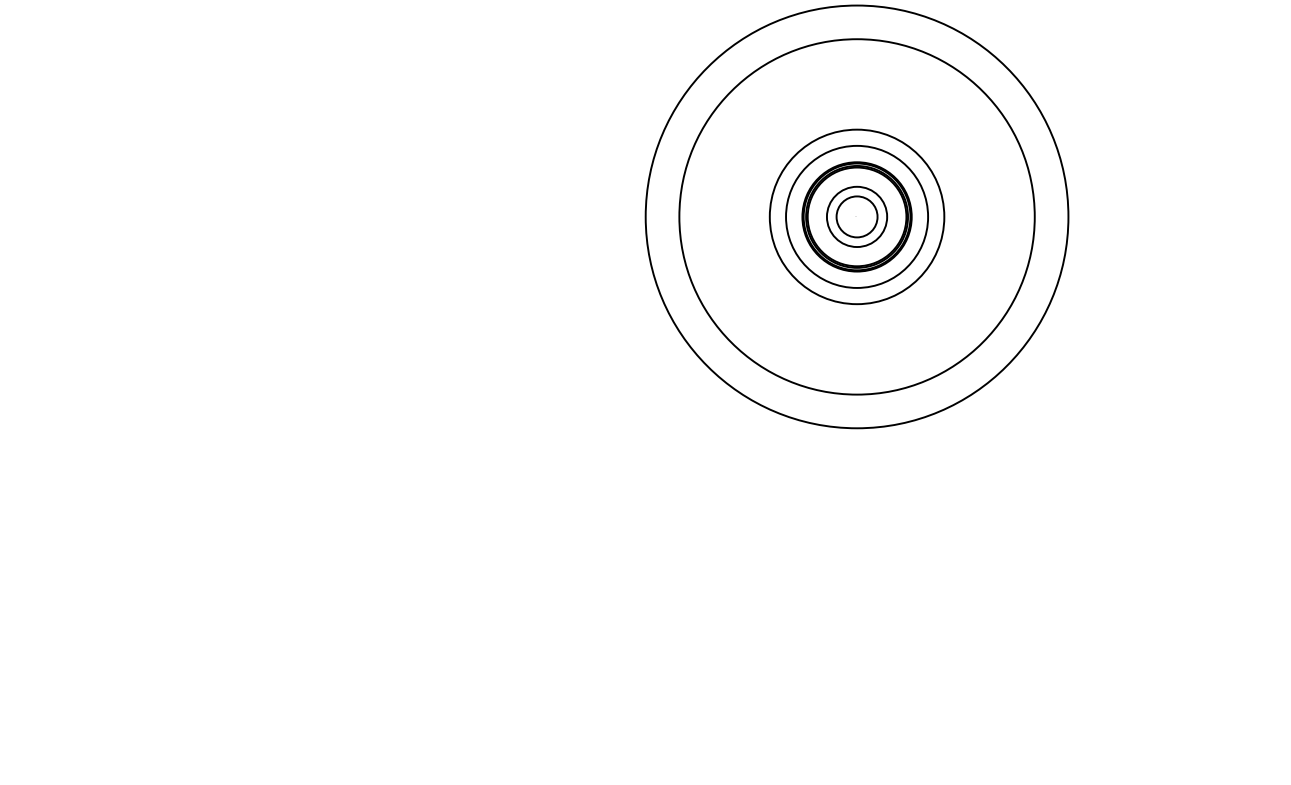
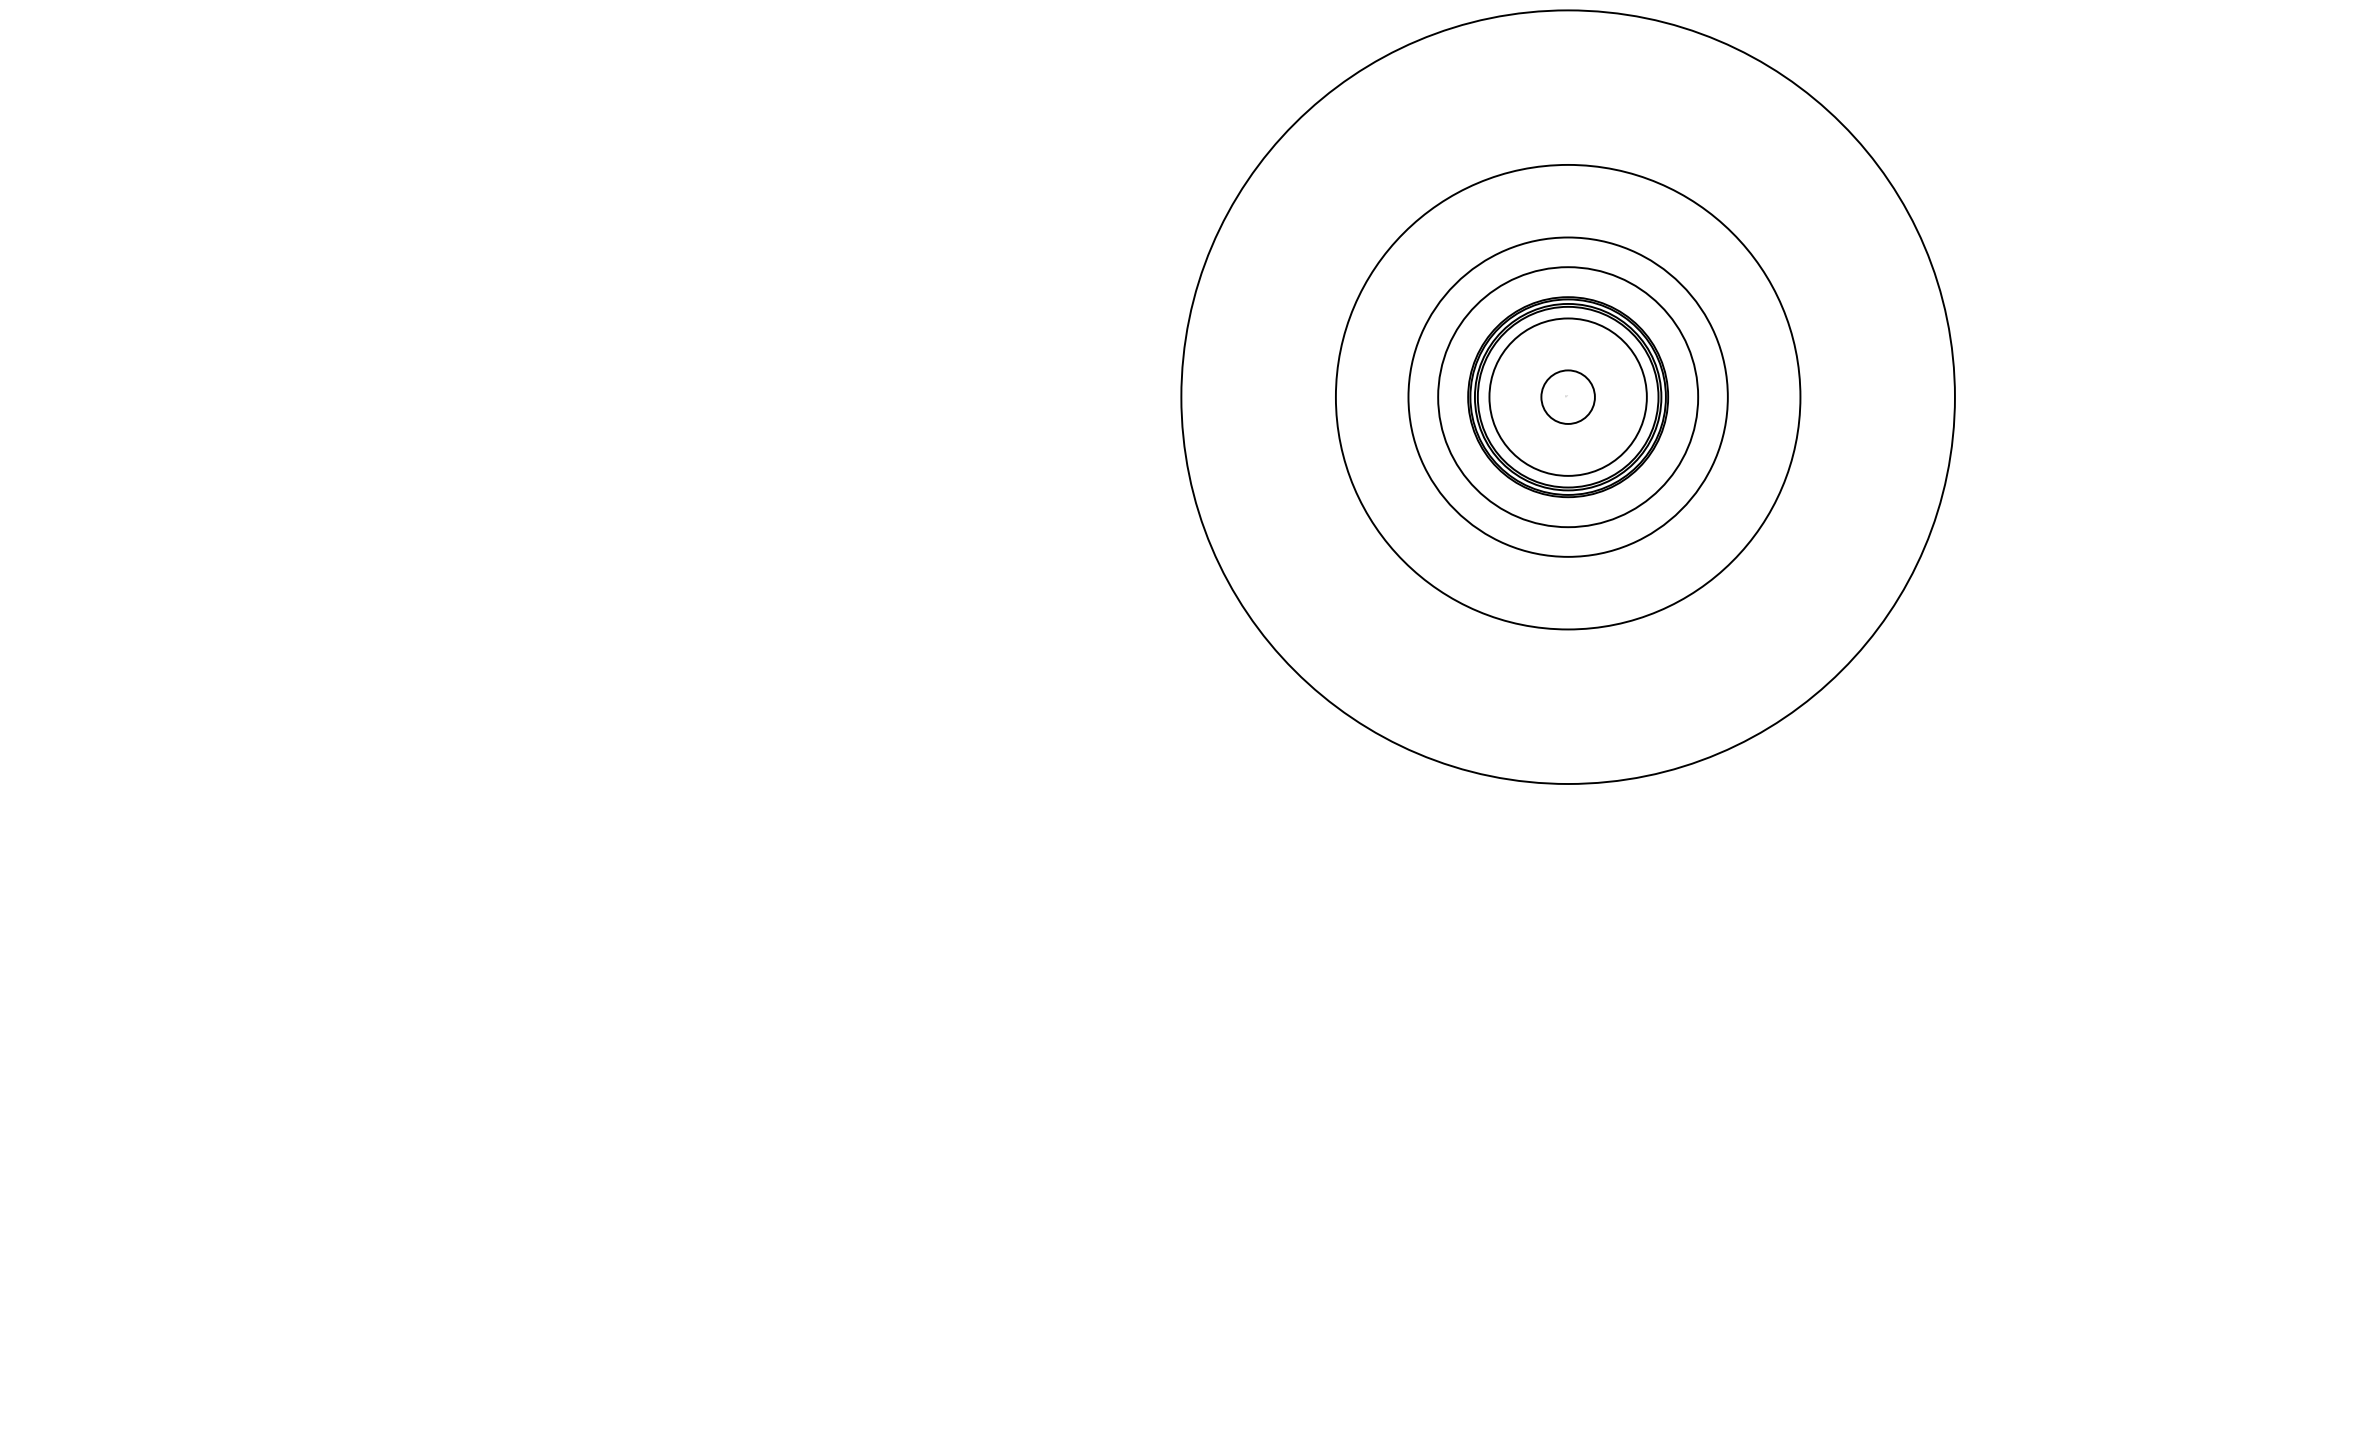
circle: (856, 216) -> (1567, 396), size x0.71
circle: (856, 216) -> (1567, 396), size x0.71
circle: (857, 216) -> (1568, 396), size x1.43

